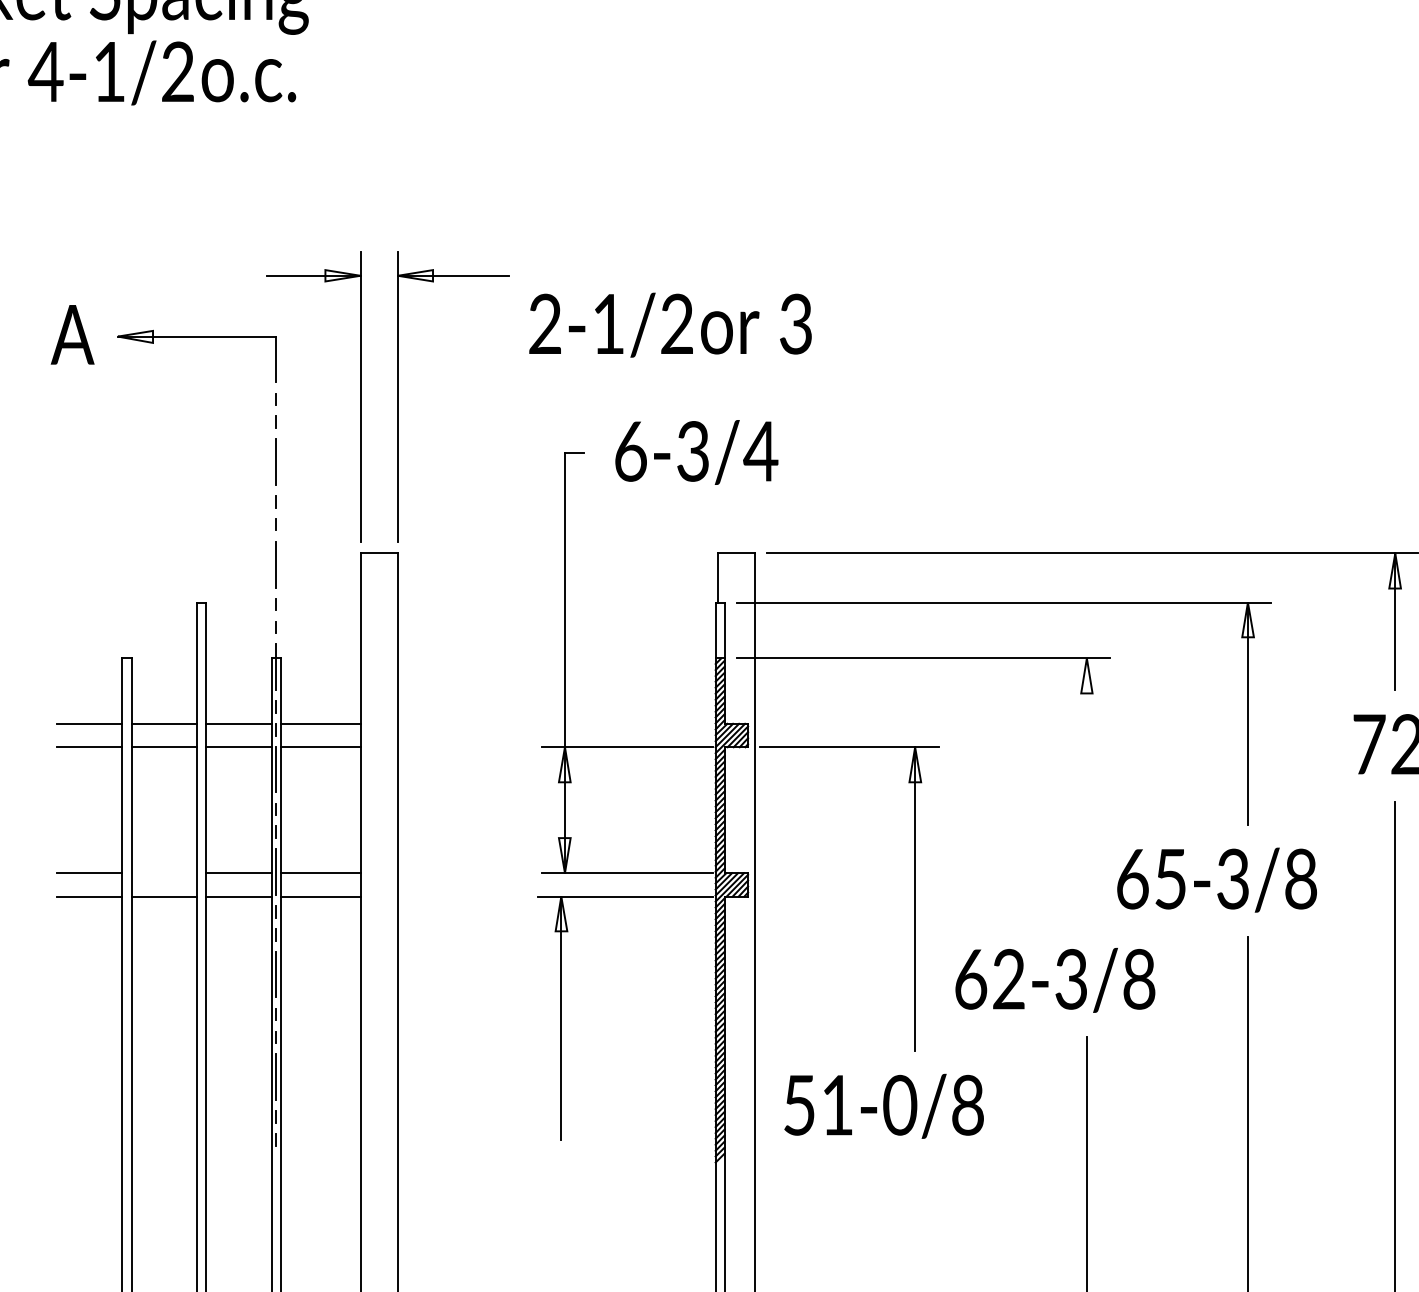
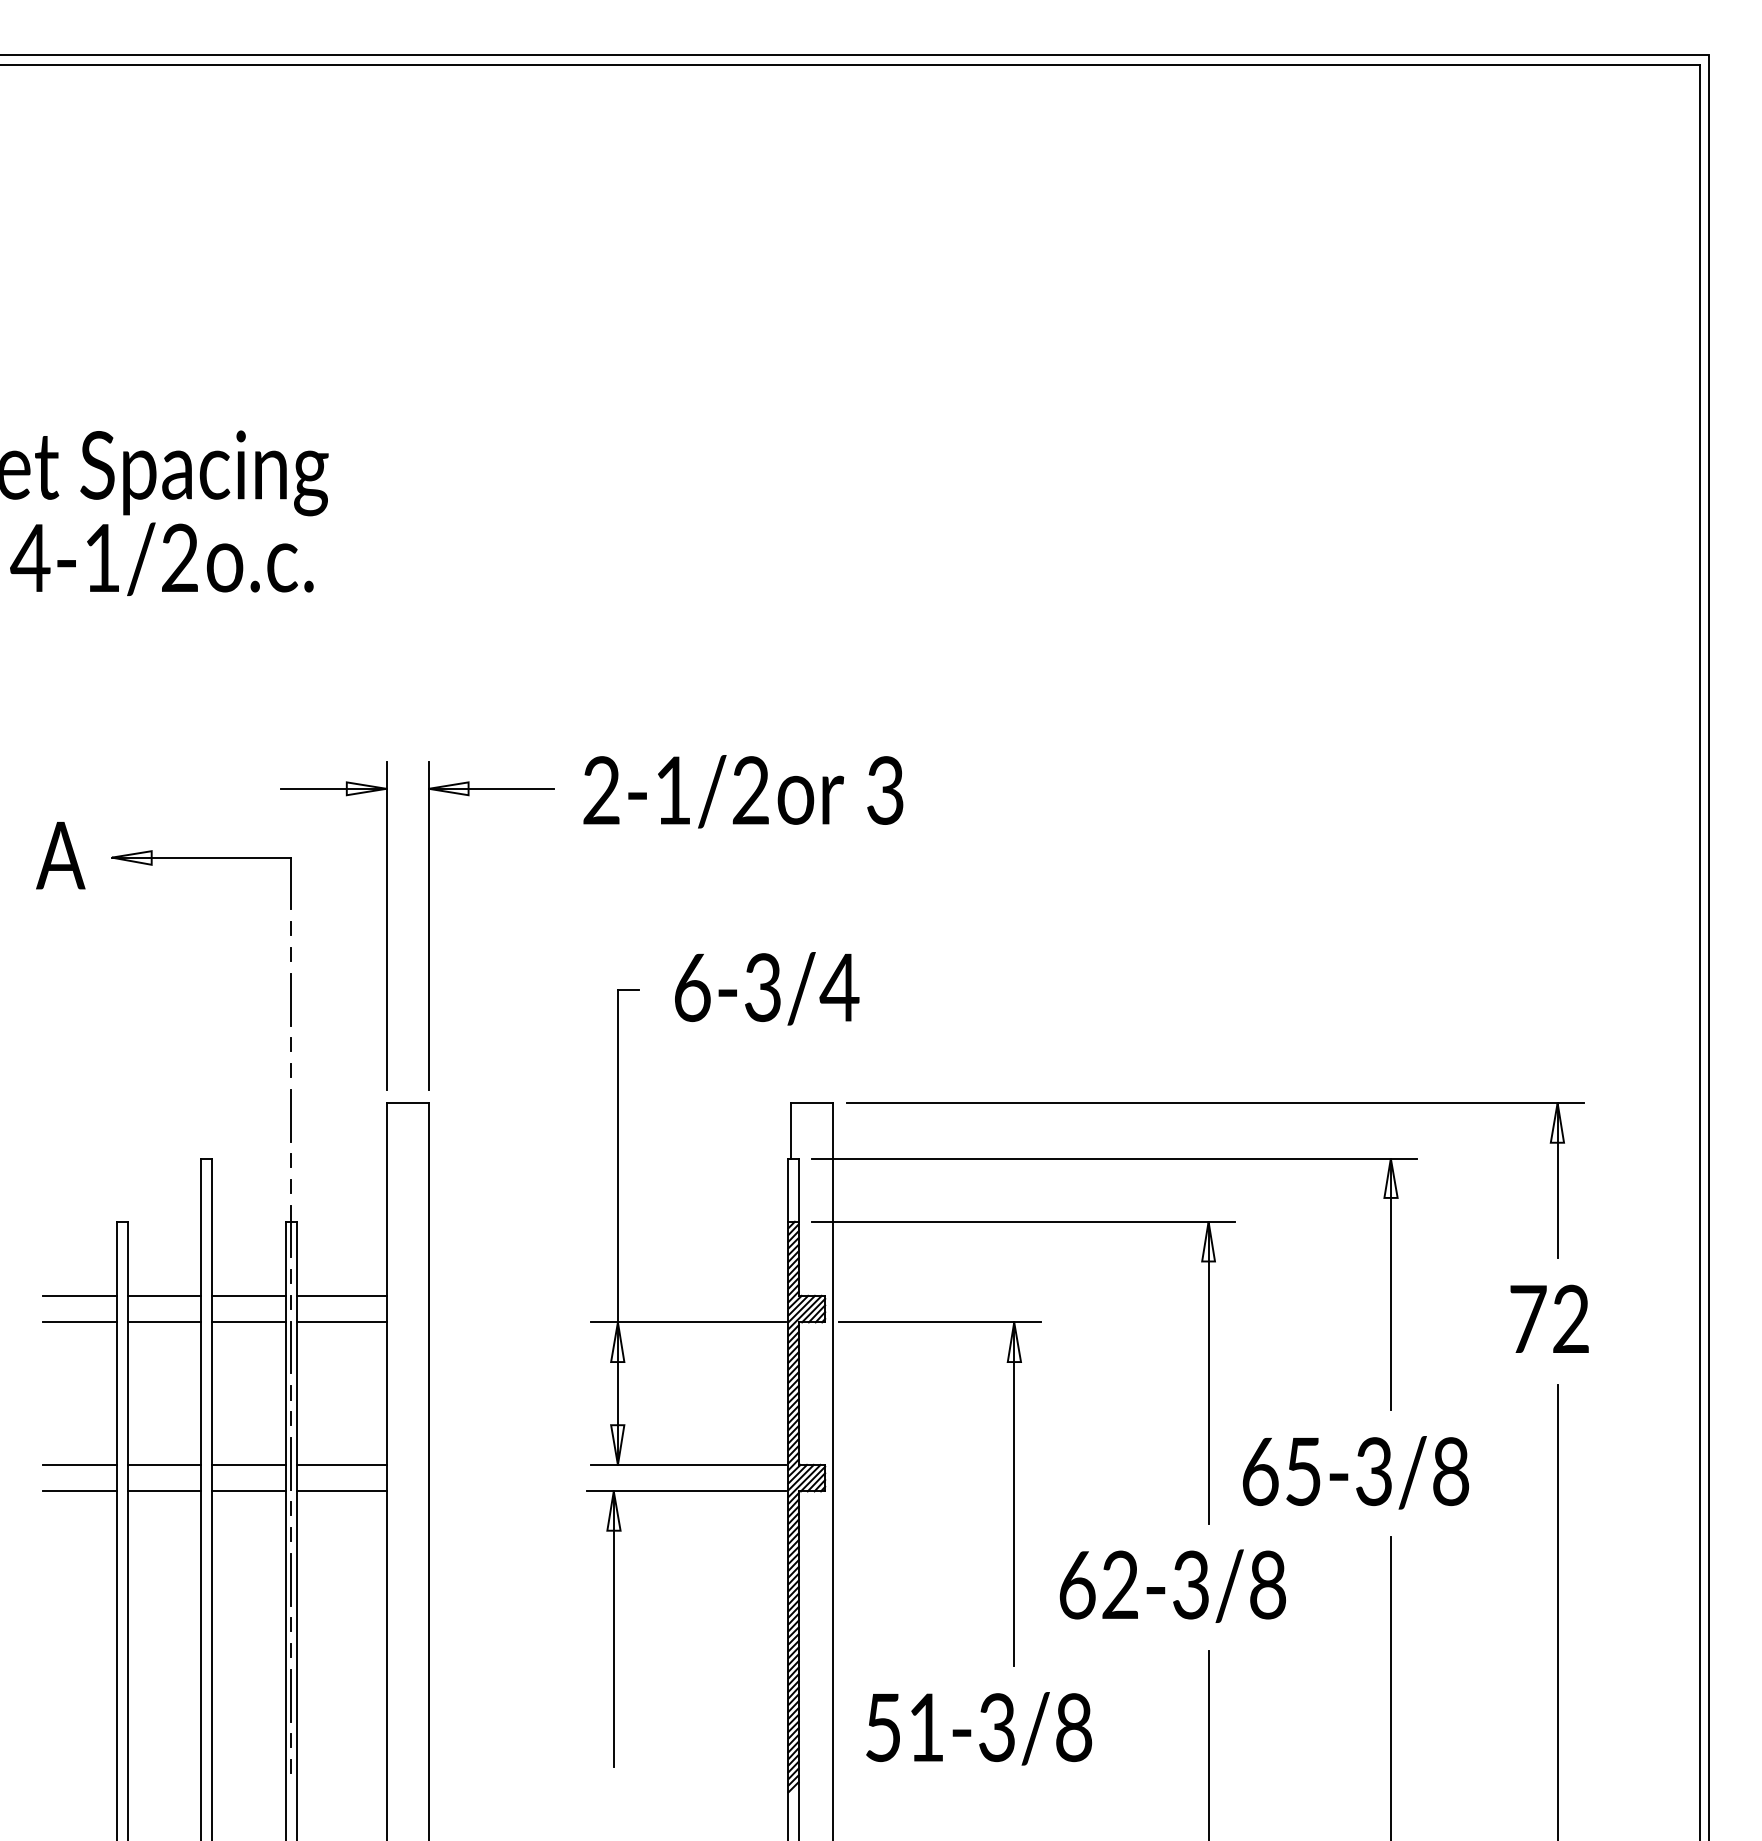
text: (670, 324) -> (743, 791), moved
line: (1086, 791) -> (1208, 1372), added
line: (164, 872) -> (164, 1464), added
text: (900, 1105) -> (997, 1727), 51-0/8 -> 51-3/8

